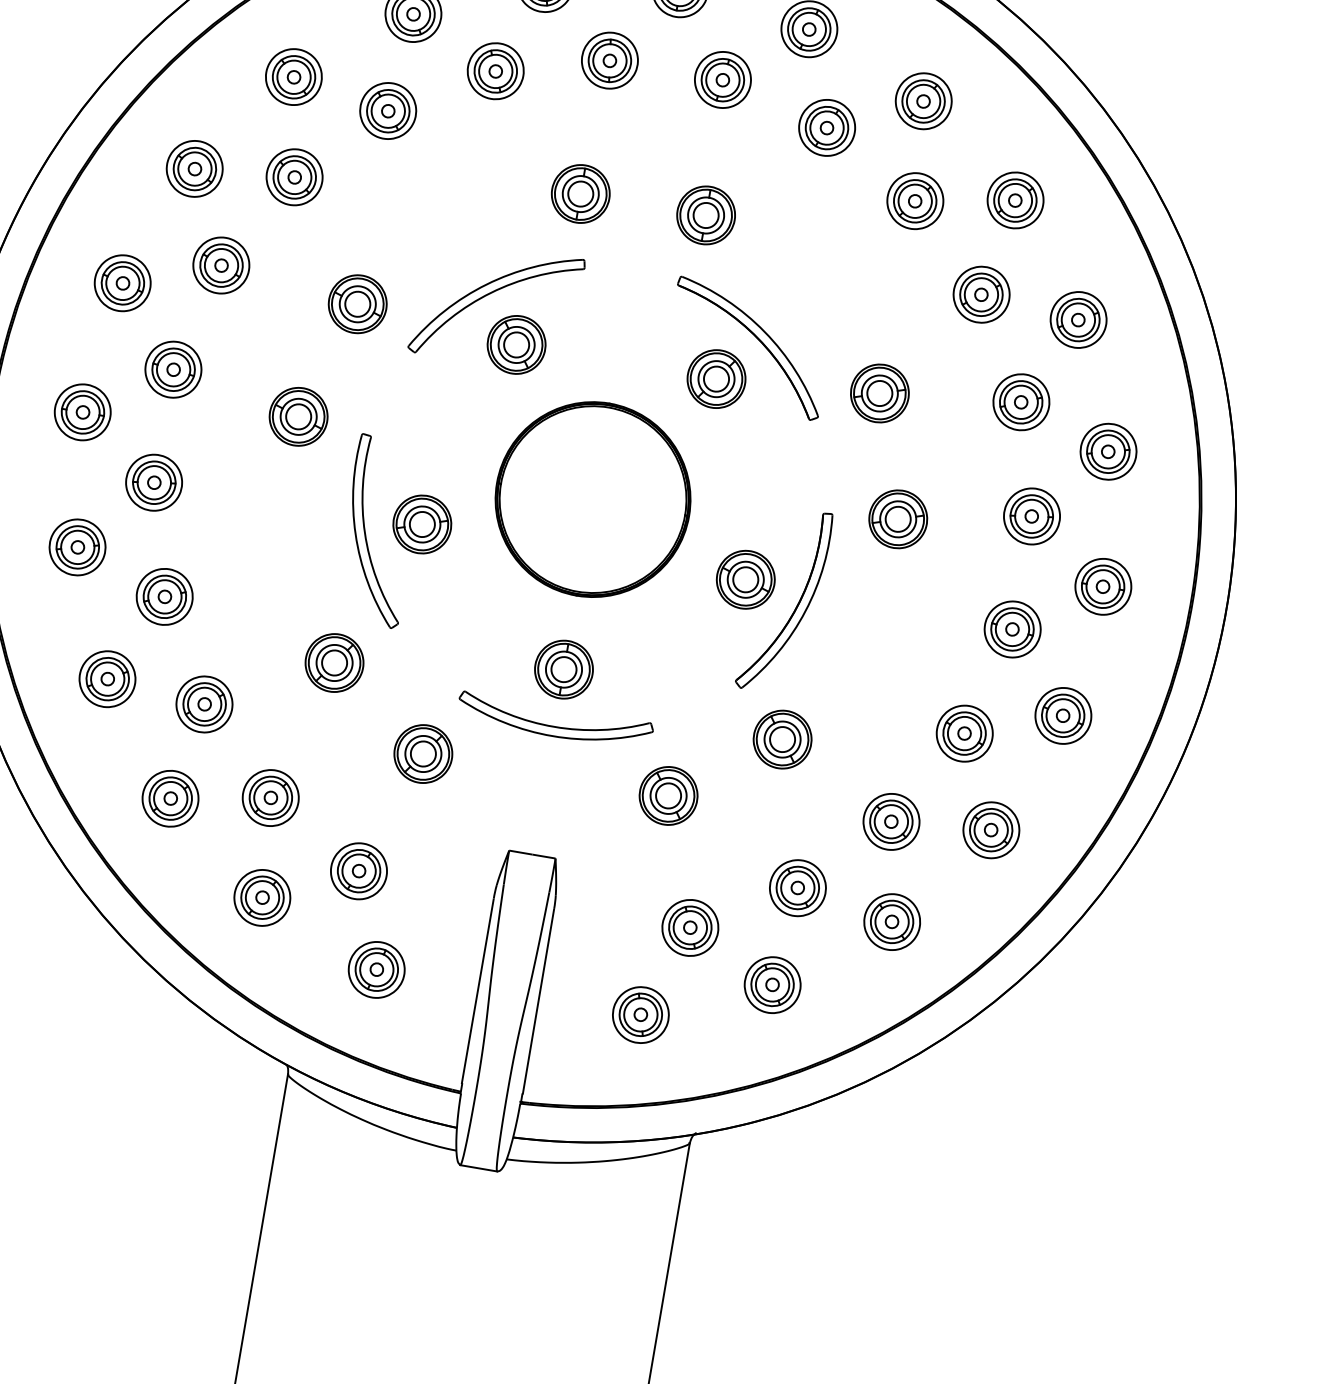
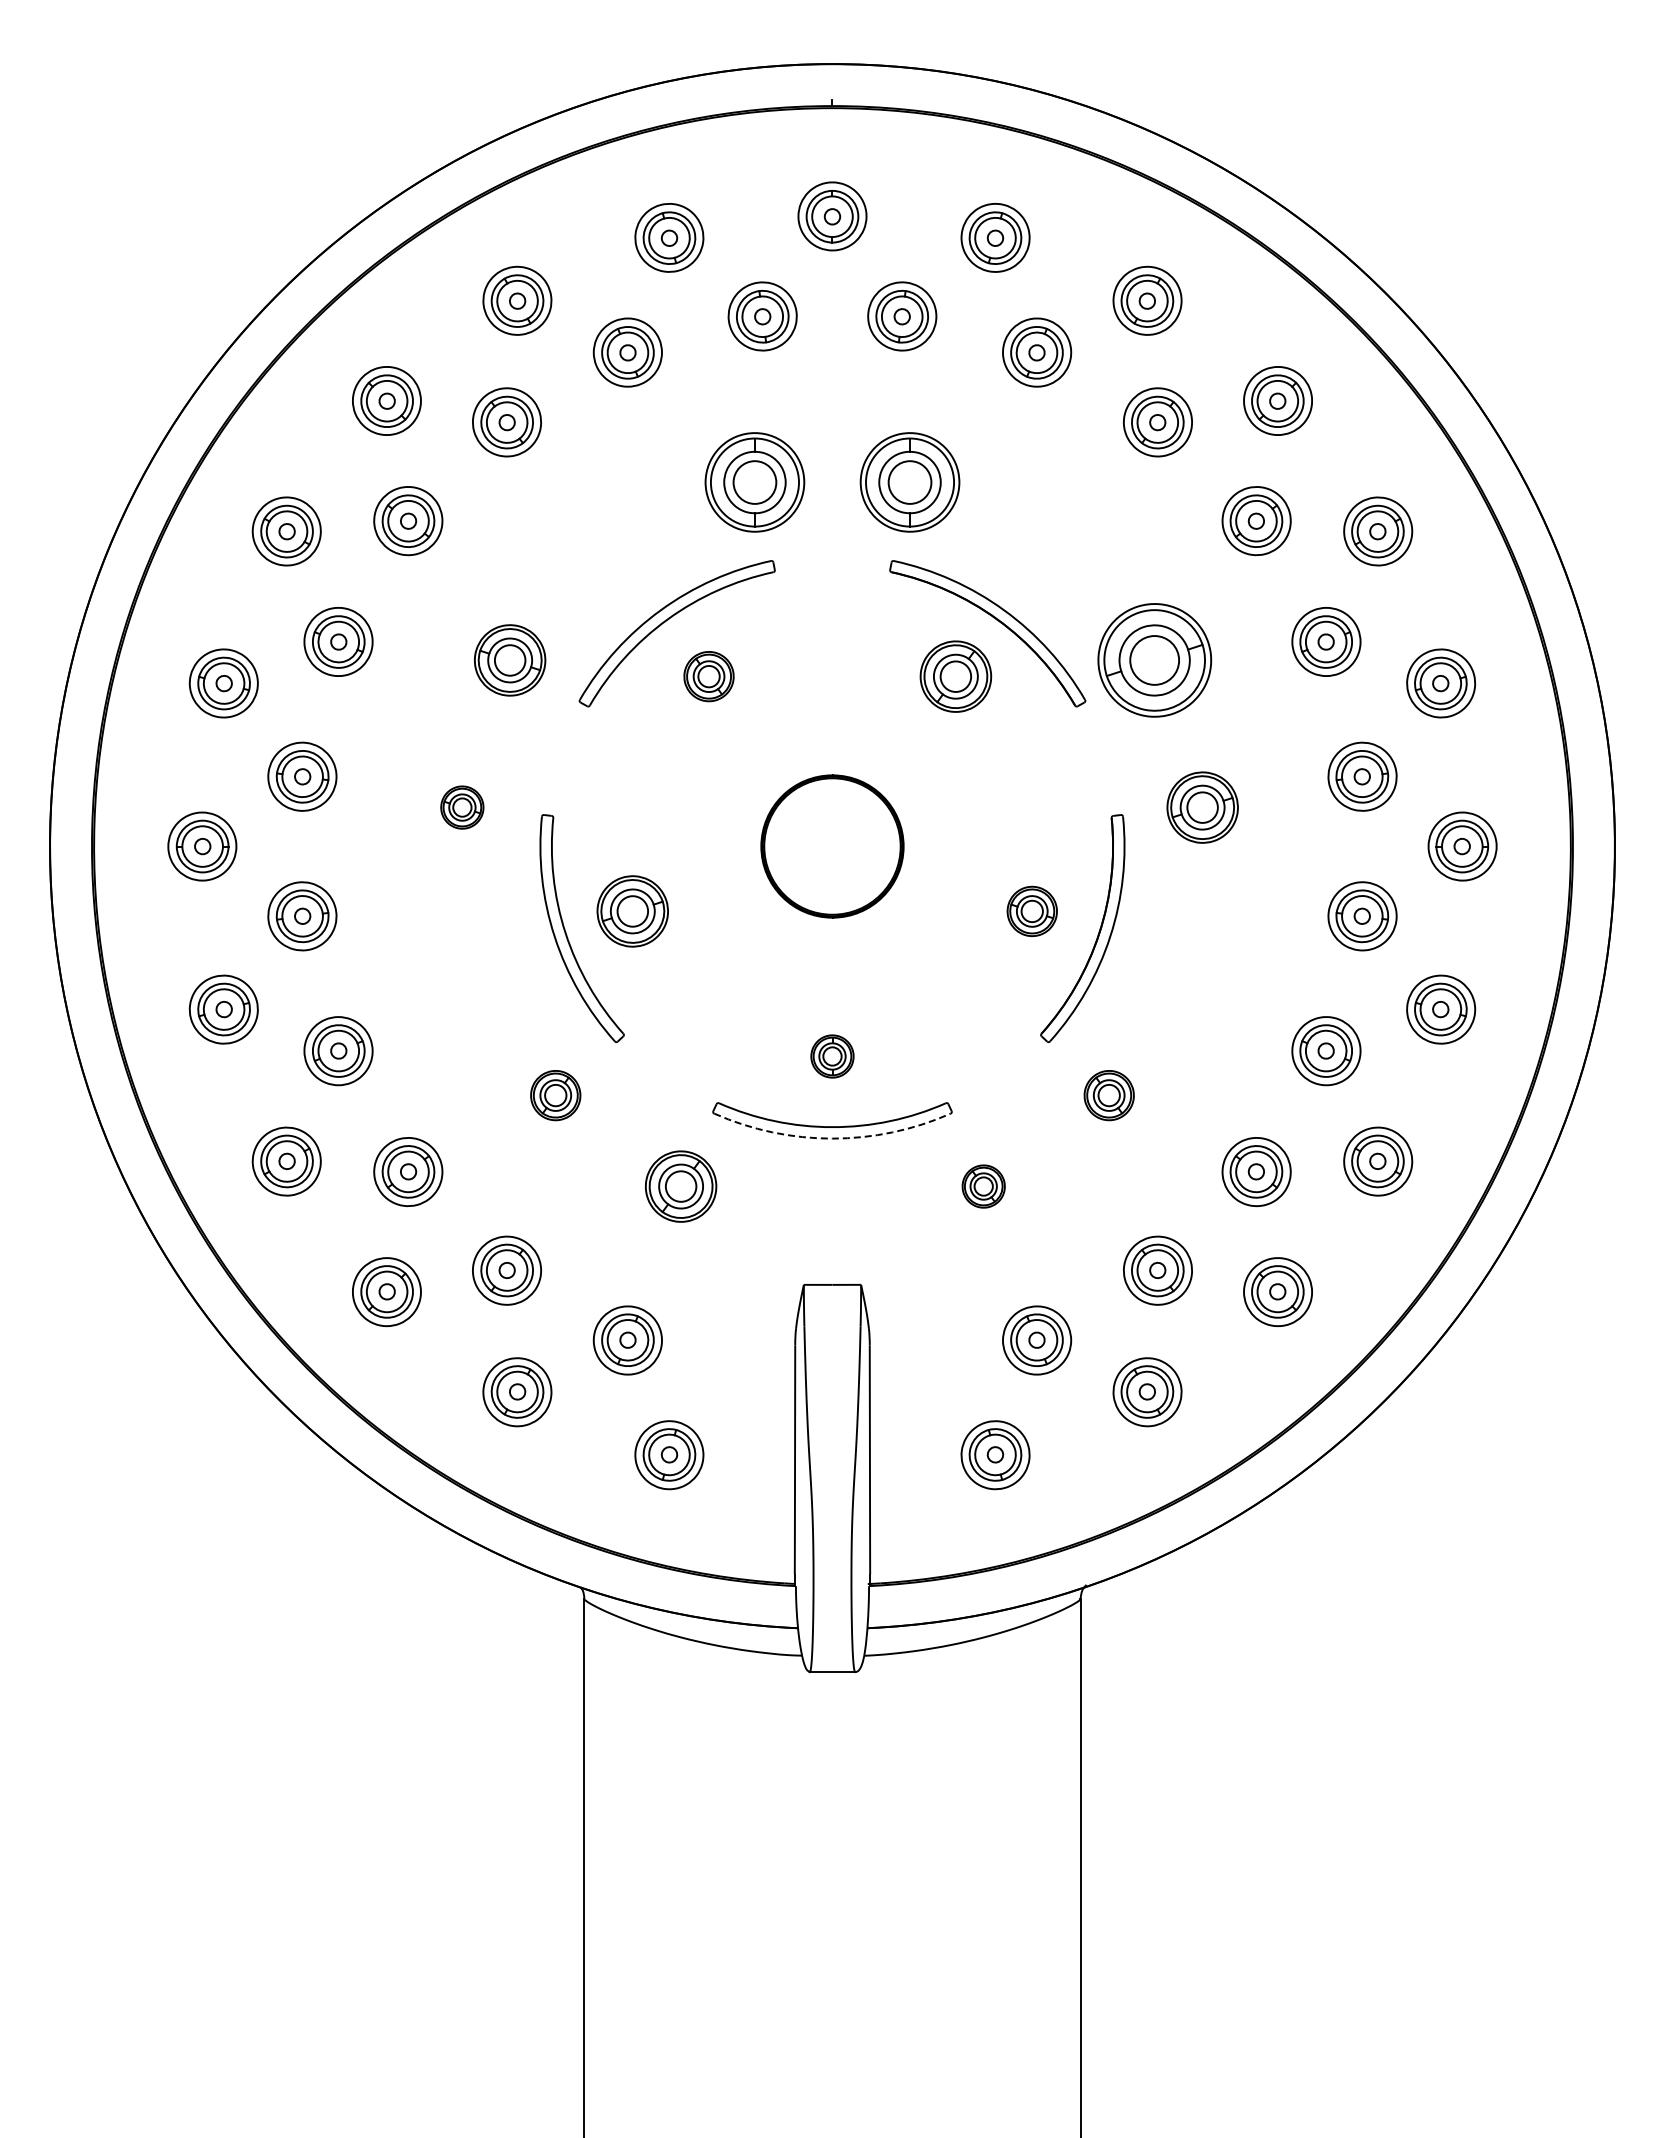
part: (581, 194) -> (755, 482), size x1.4
part: (705, 215) -> (909, 482), size x1.4
part: (516, 344) -> (708, 676), size x0.7
part: (879, 393) -> (1154, 660), size x1.6
part: (298, 416) -> (462, 807), size x0.6
part: (593, 499) -> (832, 846), size x0.6
part: (746, 579) -> (1032, 911), size x0.7
part: (334, 662) -> (555, 1095), size x0.7
part: (564, 669) -> (832, 1056), size x0.6
arc: (552, 736) -> (832, 1138), solid -> dashed
part: (782, 739) -> (1109, 1095), size x0.7
part: (668, 795) -> (983, 1186), size x0.6

